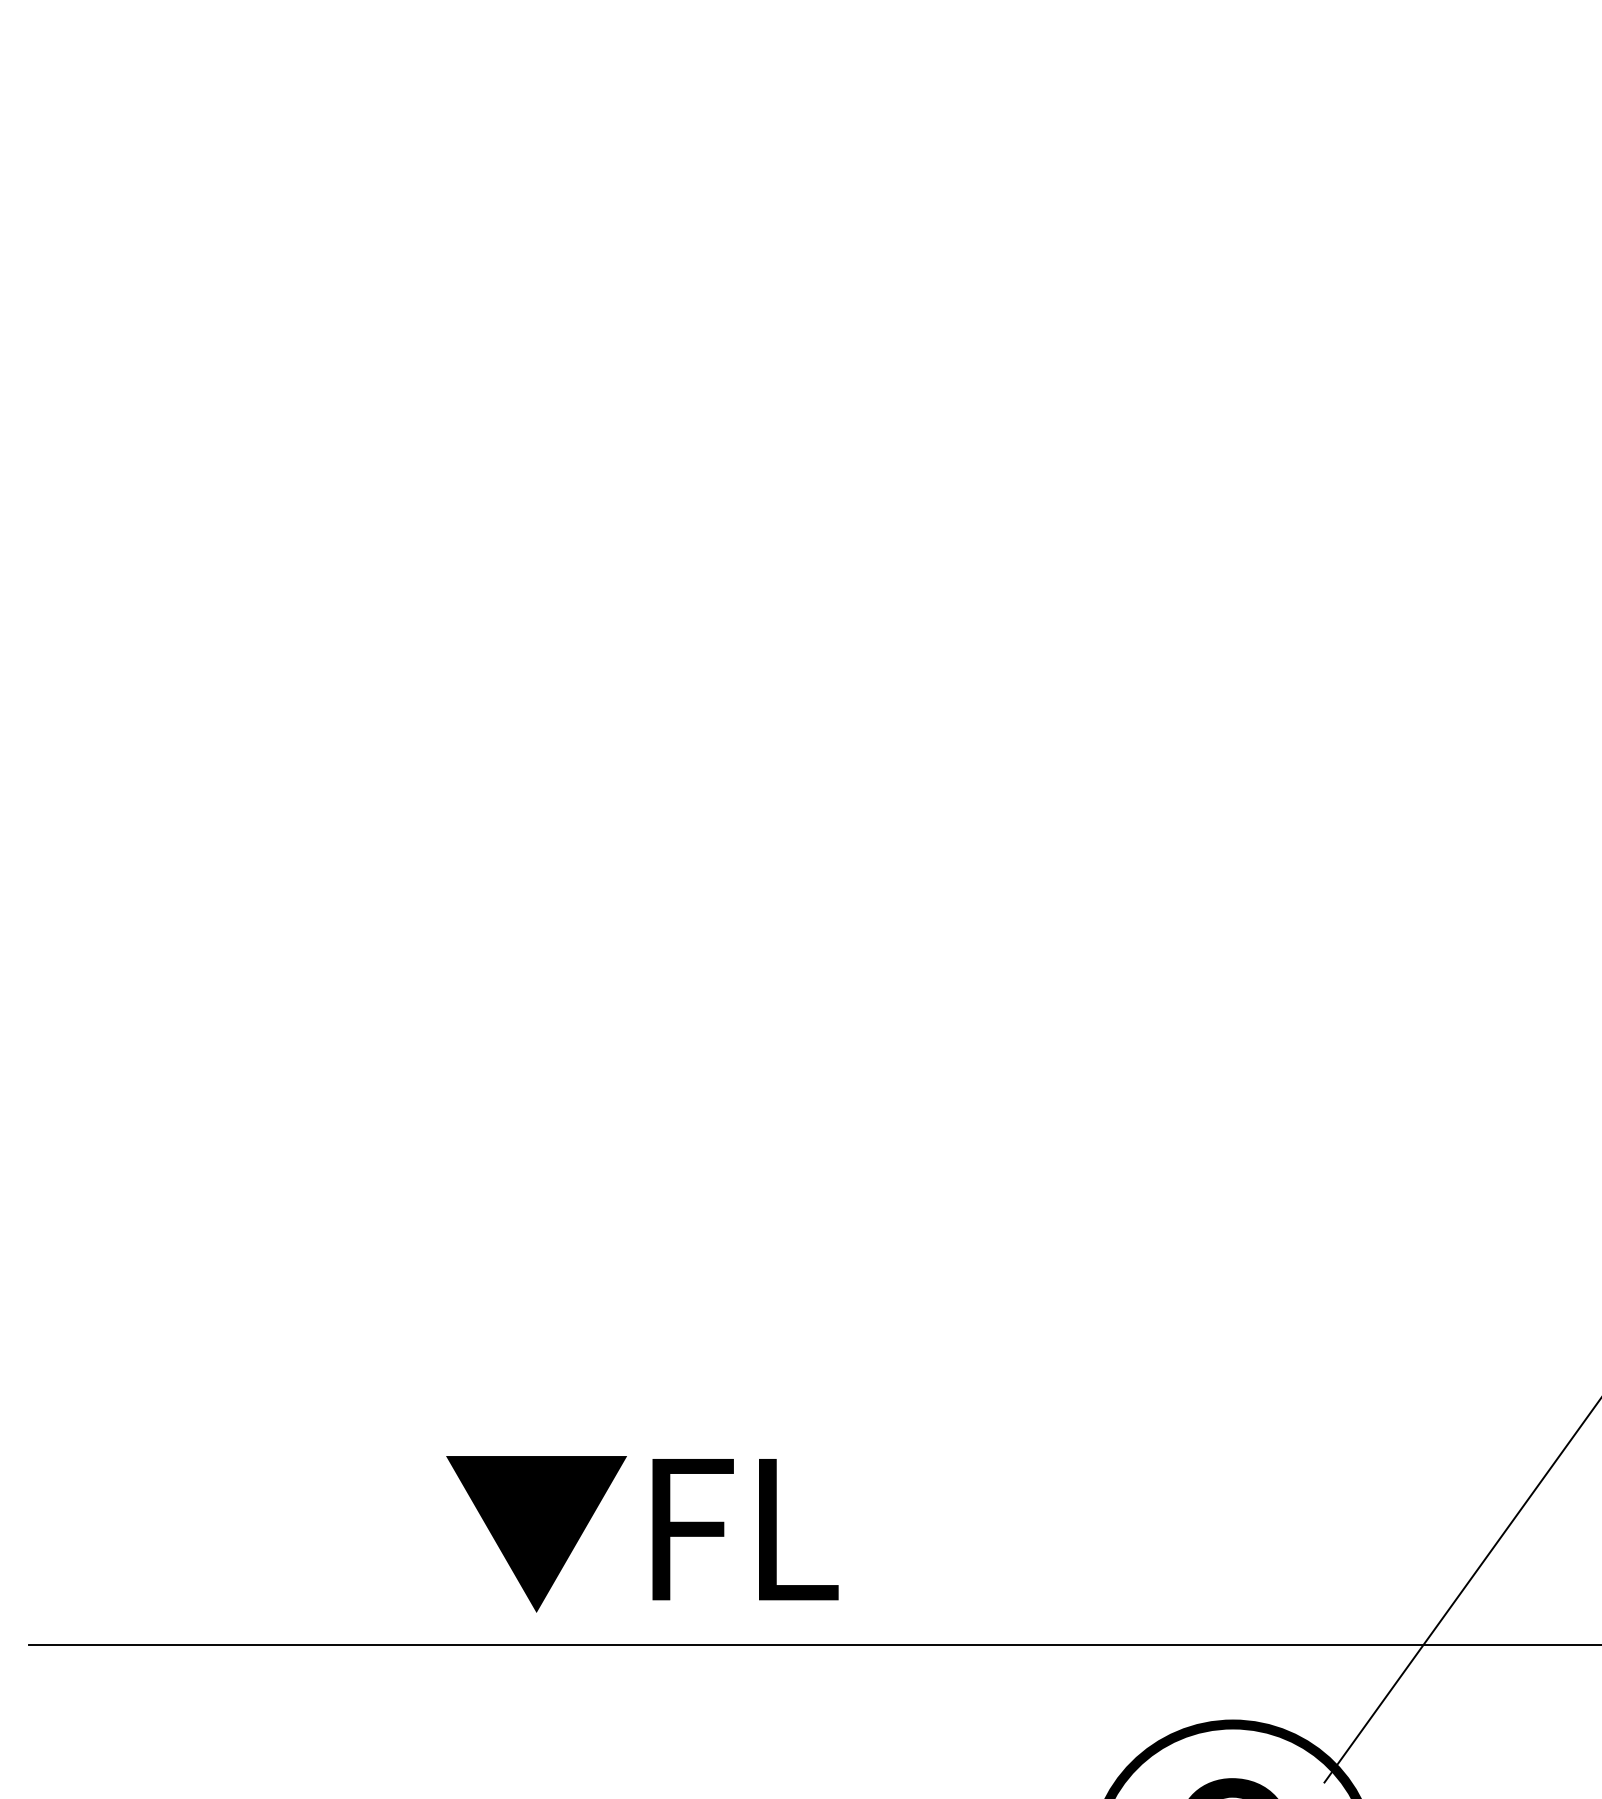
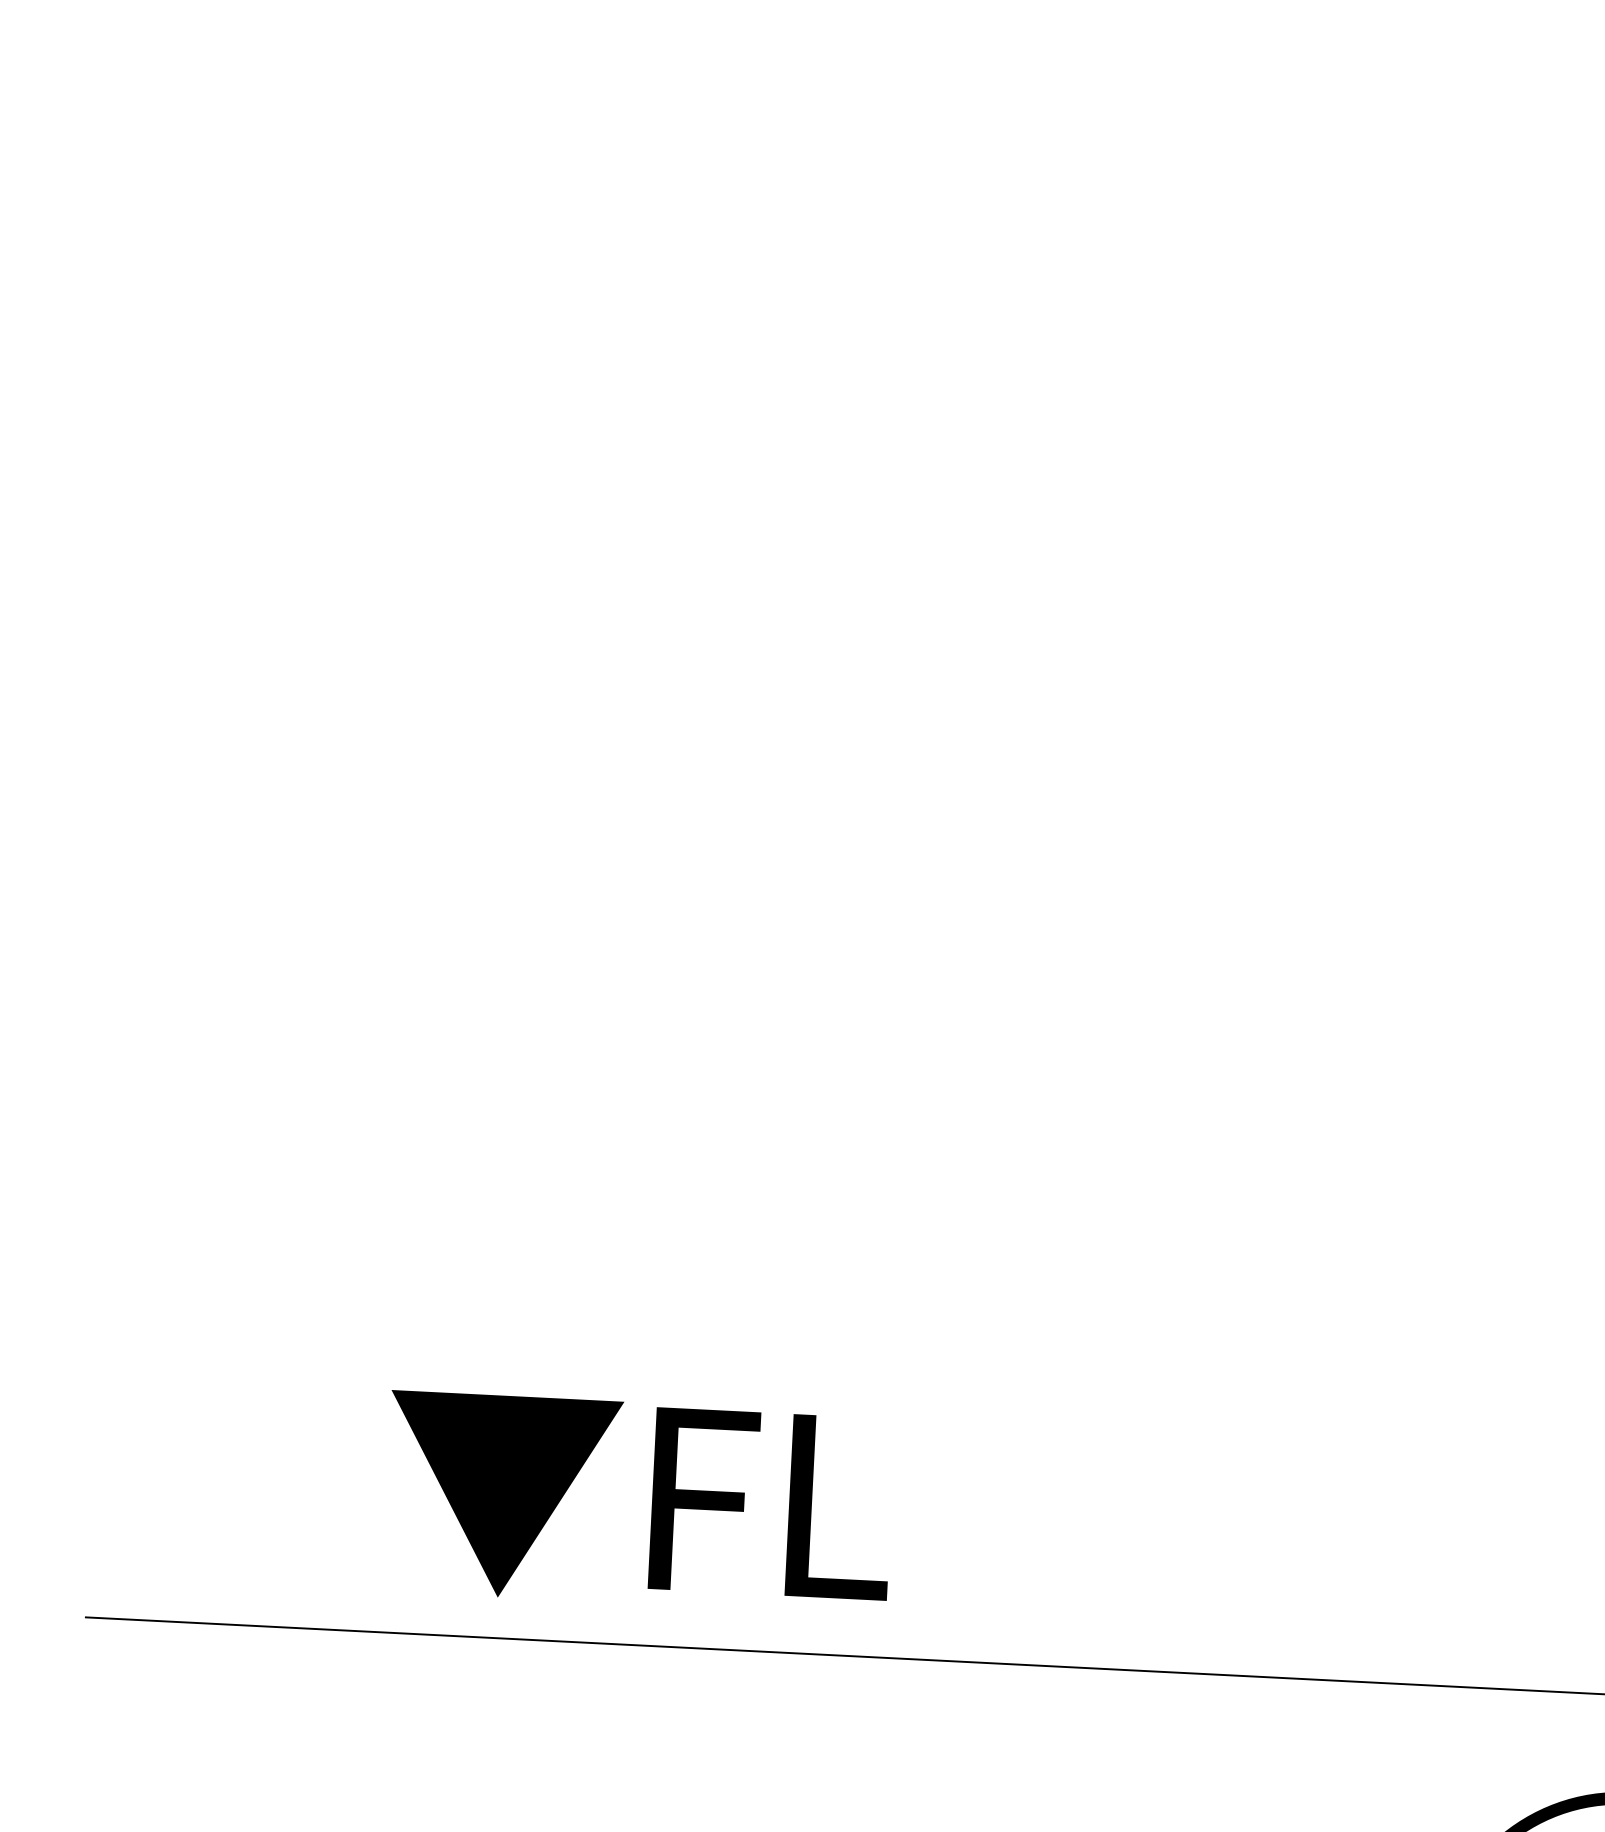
text: (642, 1534) -> (638, 1503), moved

